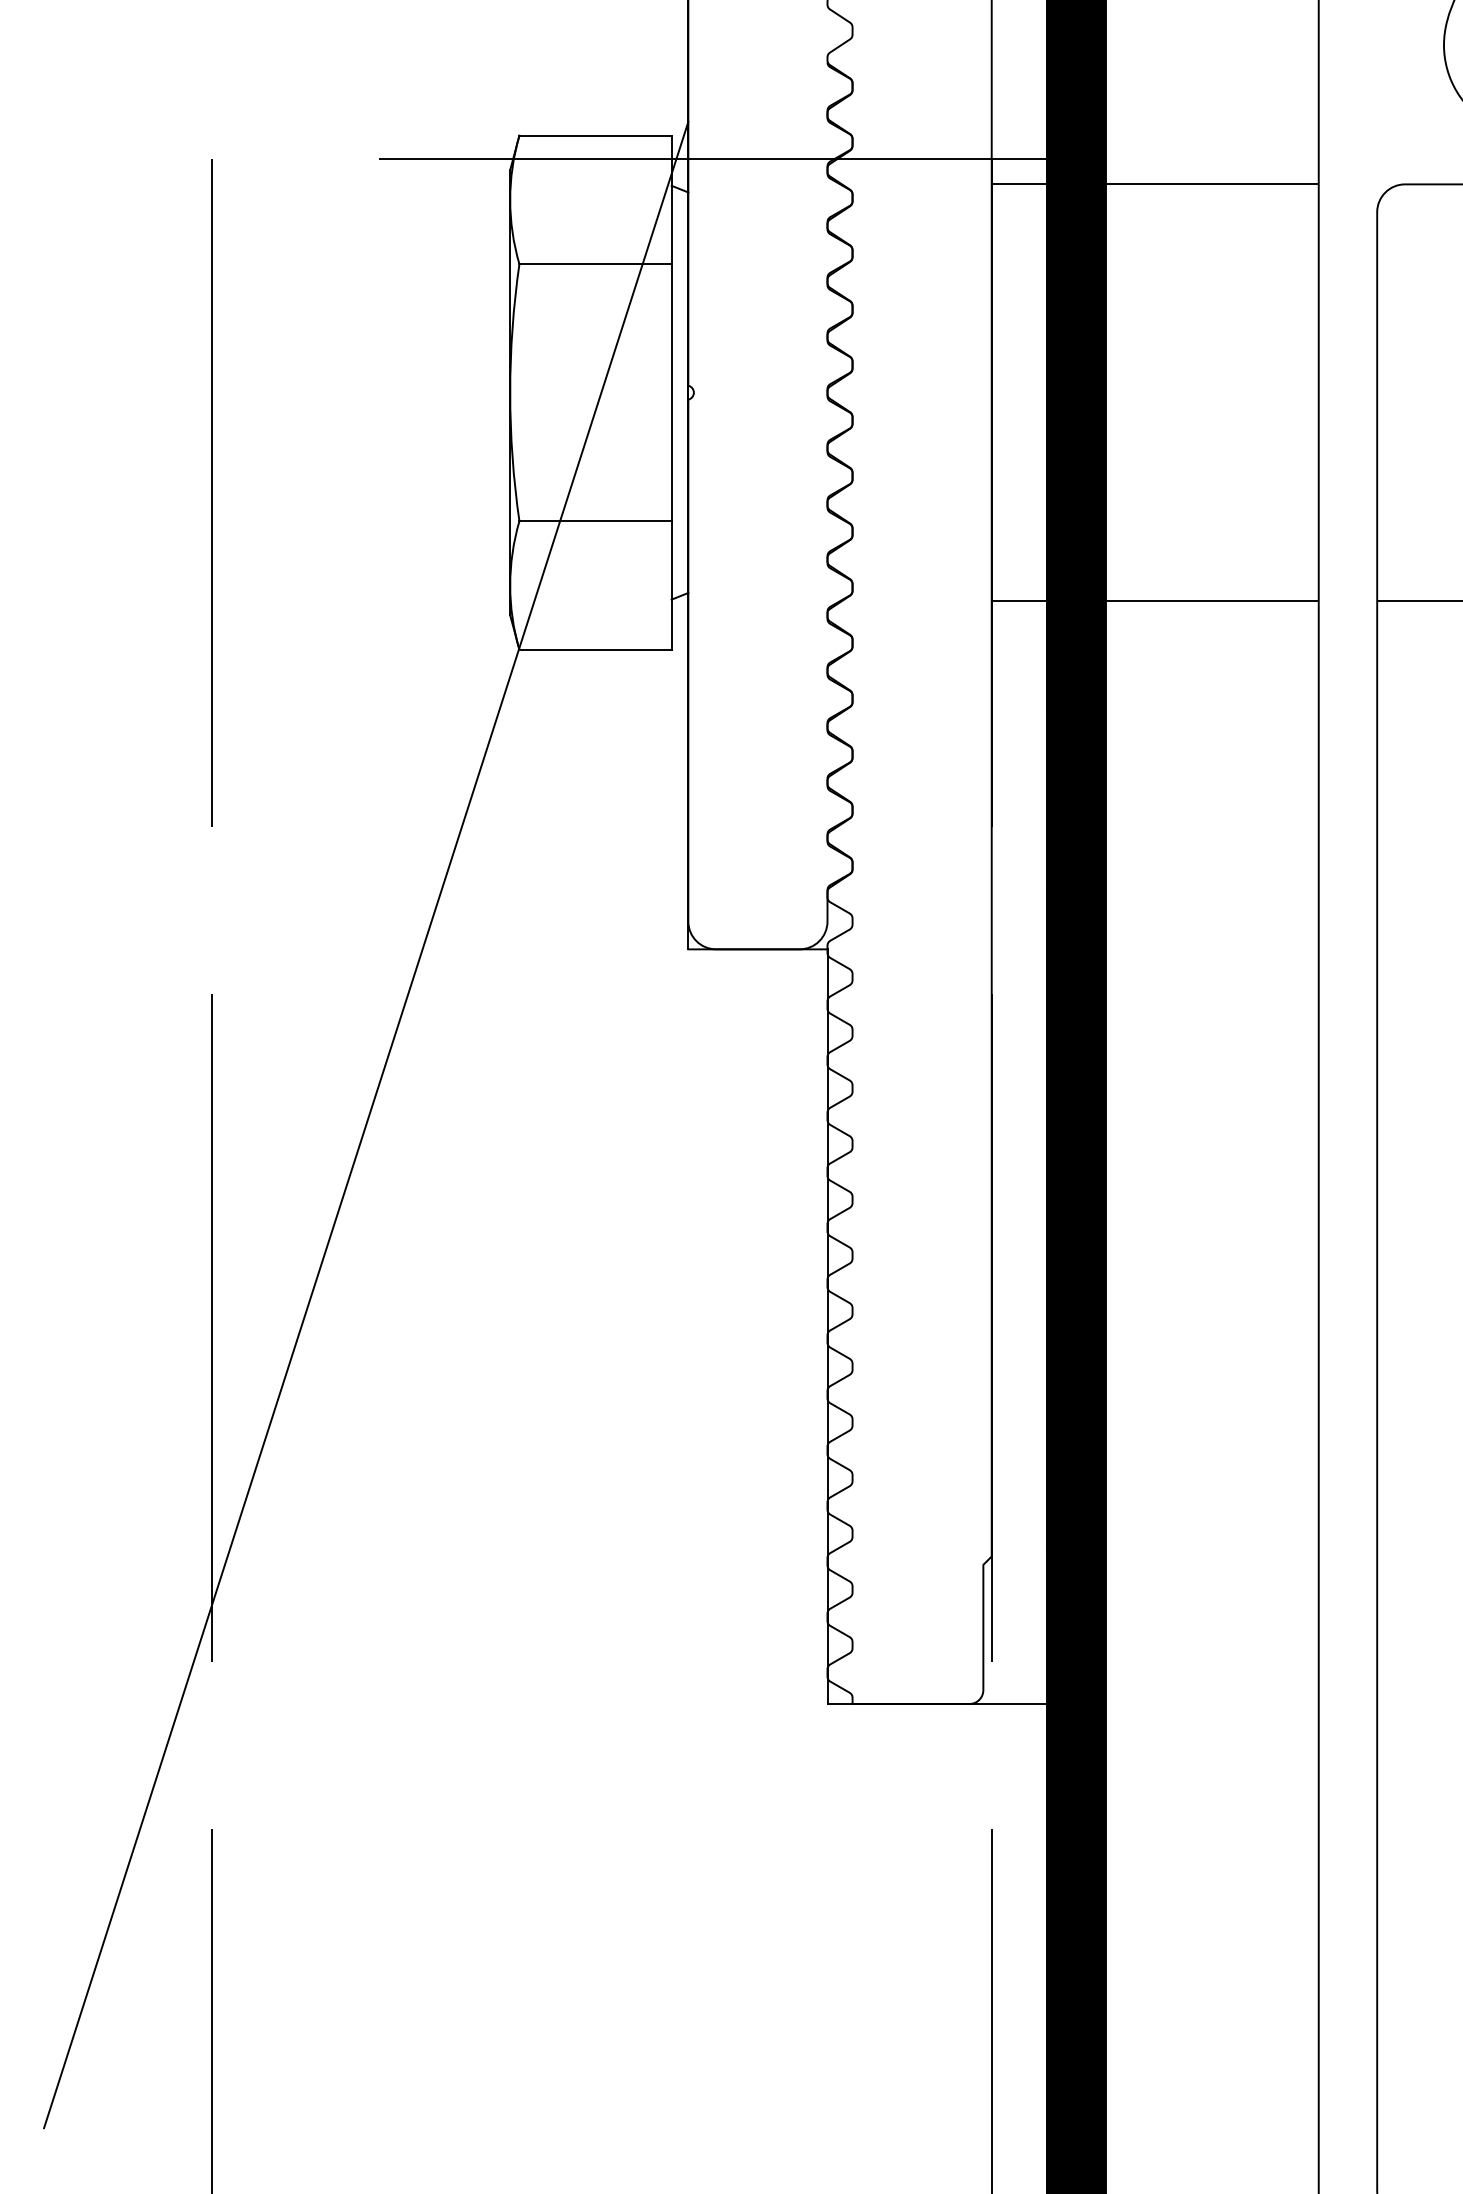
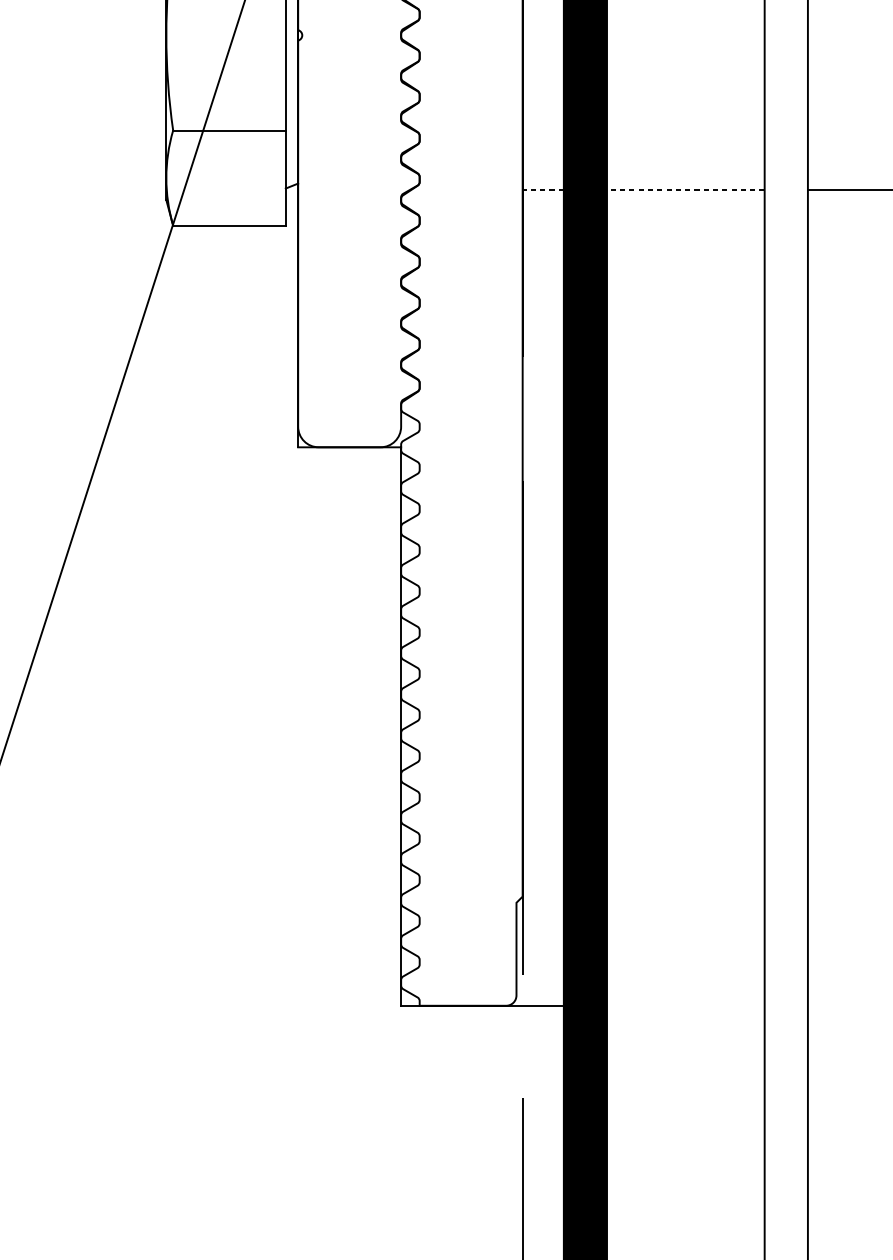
line: (1019, 601) -> (543, 189), solid -> dashed
line: (1211, 601) -> (685, 189), solid -> dashed

